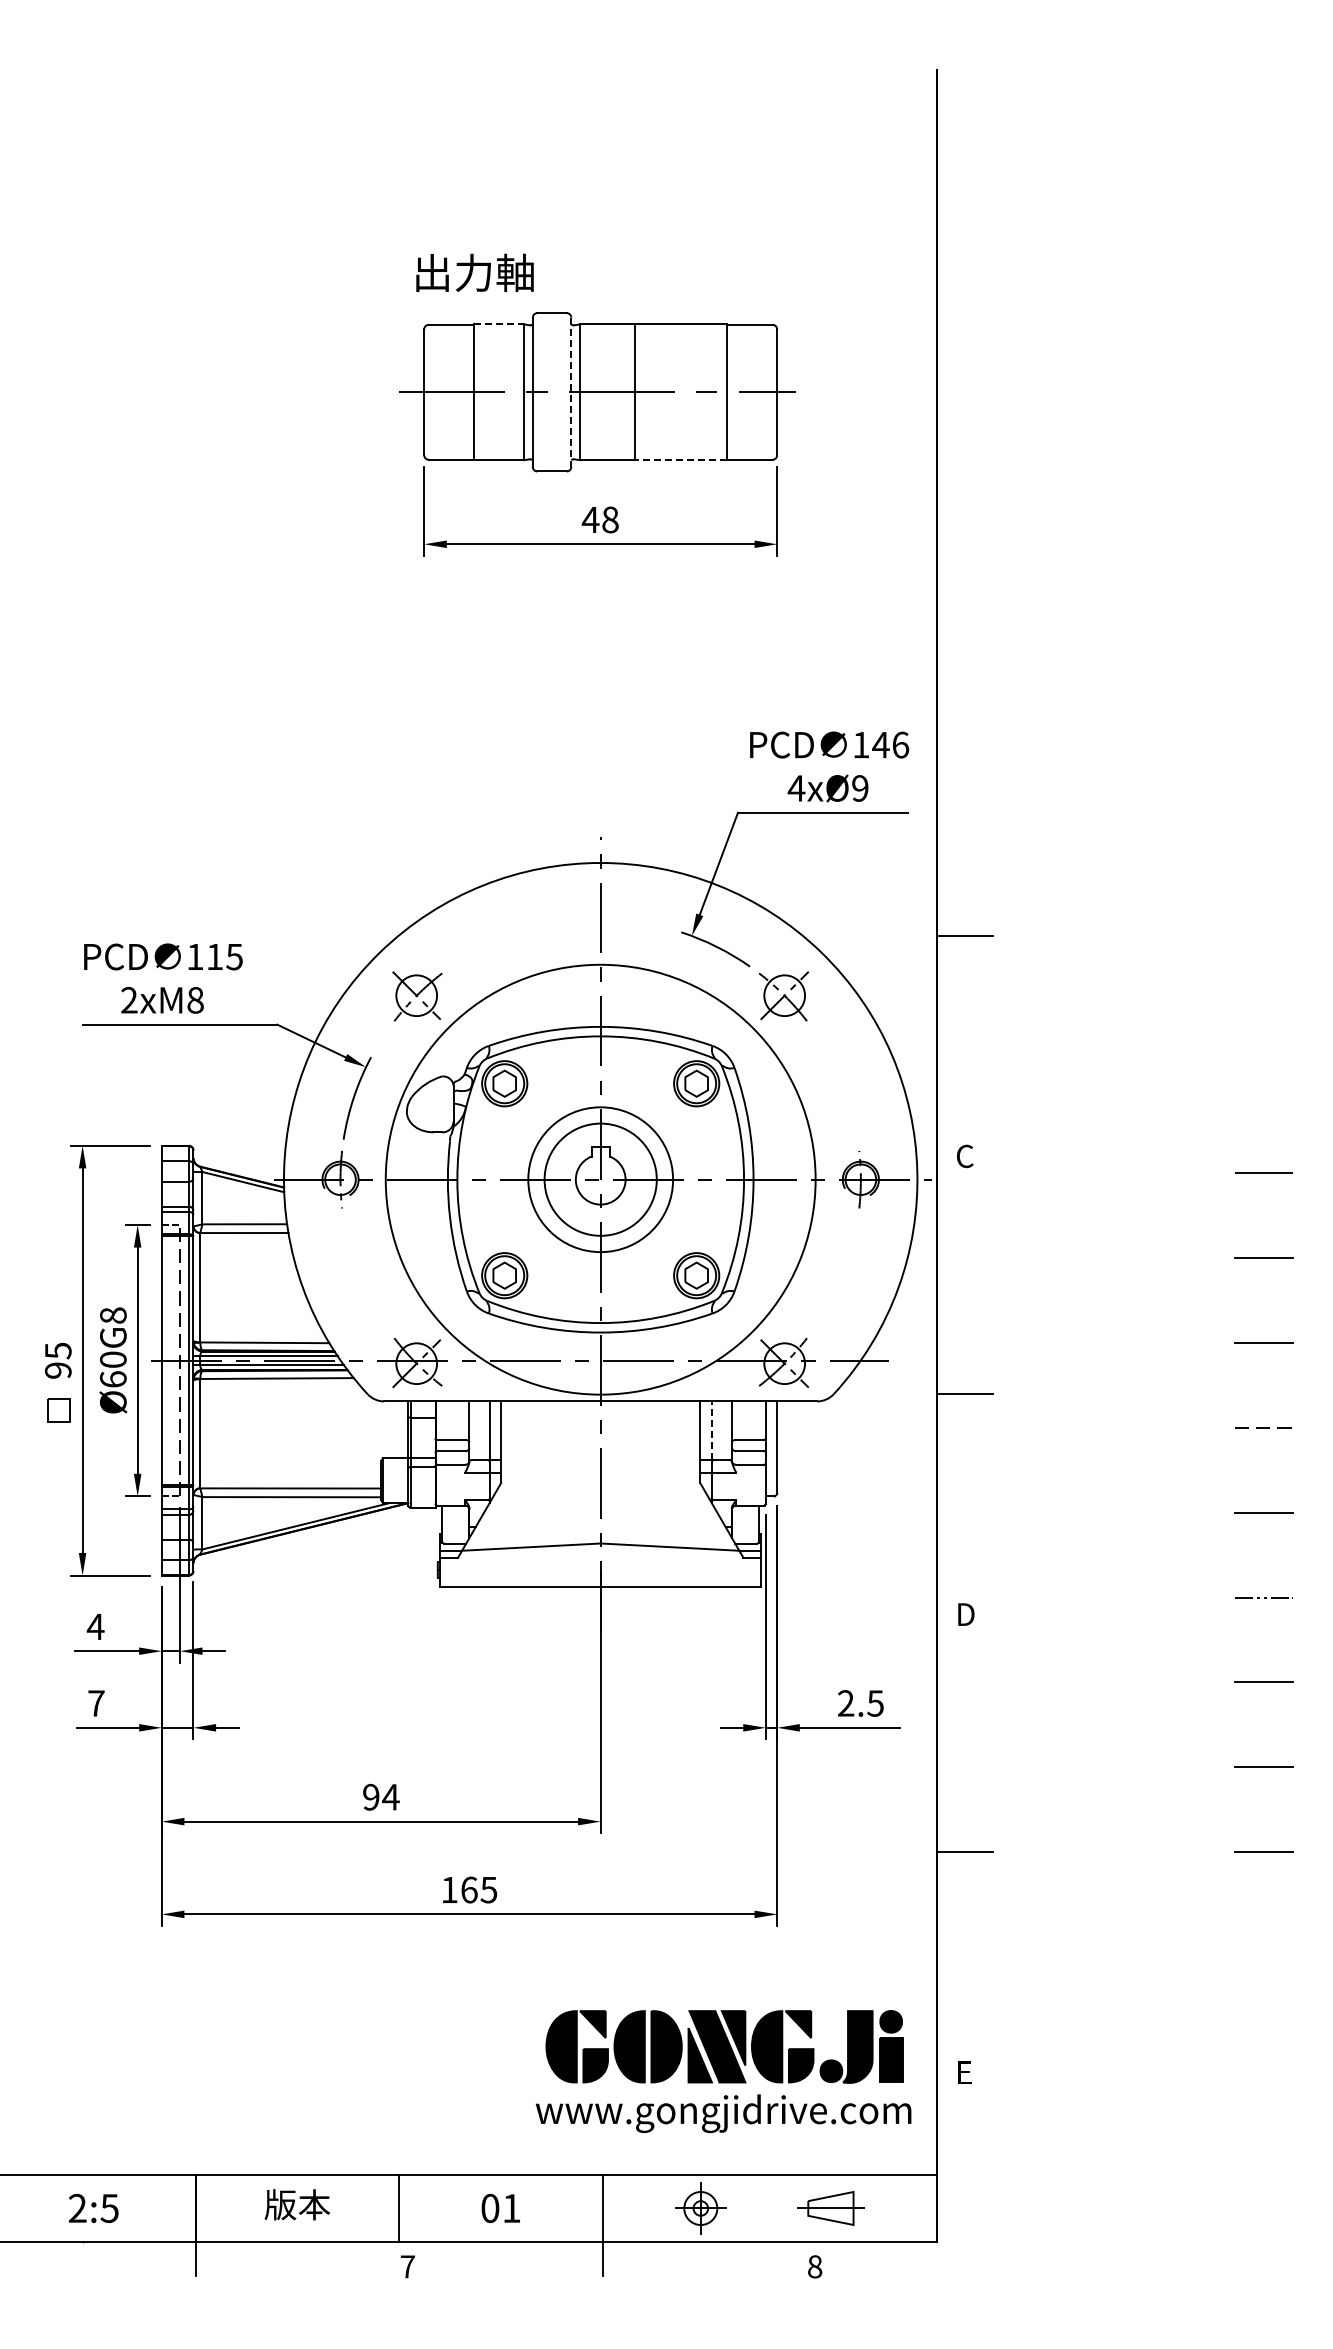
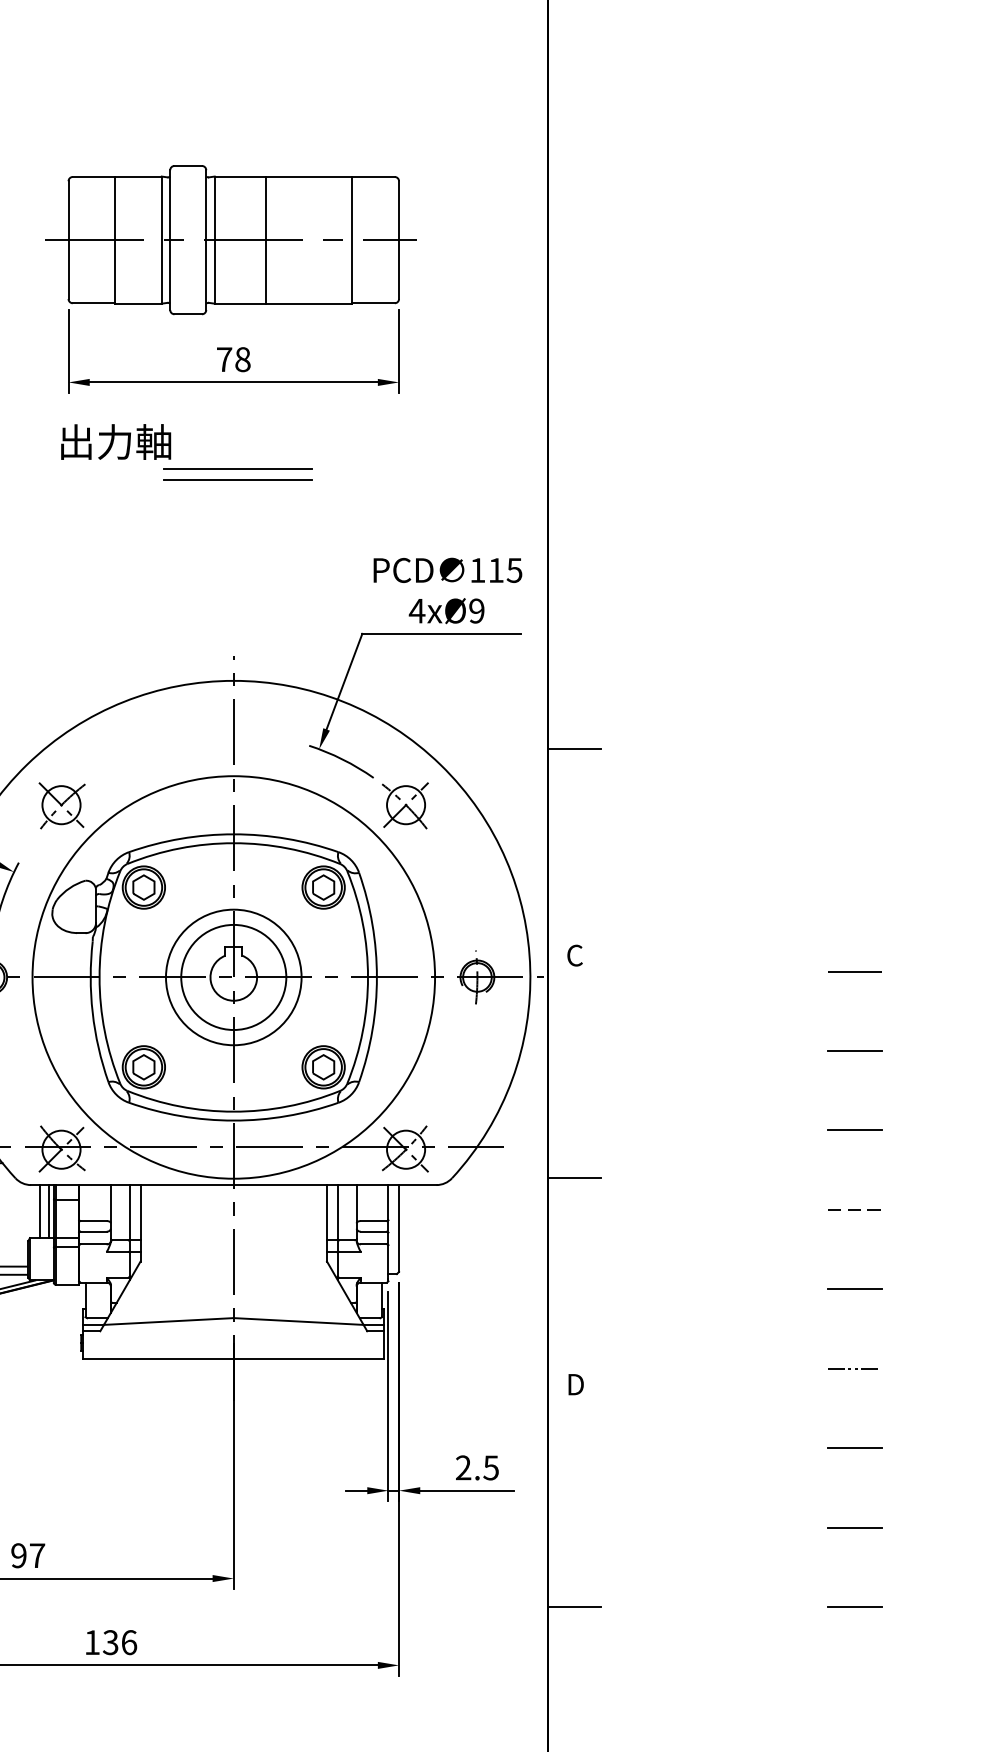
text: (474, 272) -> (115, 441), moved
line: (498, 324) -> (138, 176), dashed -> solid
line: (571, 392) -> (206, 240), dashed -> solid
line: (680, 460) -> (308, 303), dashed -> solid
text: (590, 519) -> (224, 359), 48 -> 78
line: (604, 636) -> (237, 468), added
line: (604, 648) -> (237, 480), added
text: (890, 744) -> (505, 569), 146 -> 115
line: (393, 1429) -> (39, 1211), added
line: (403, 1429) -> (49, 1211), added
line: (711, 1430) -> (337, 1212), dashed -> solid
text: (390, 1797) -> (36, 1555), 94 -> 97
text: (479, 1889) -> (120, 1642), 165 -> 136

